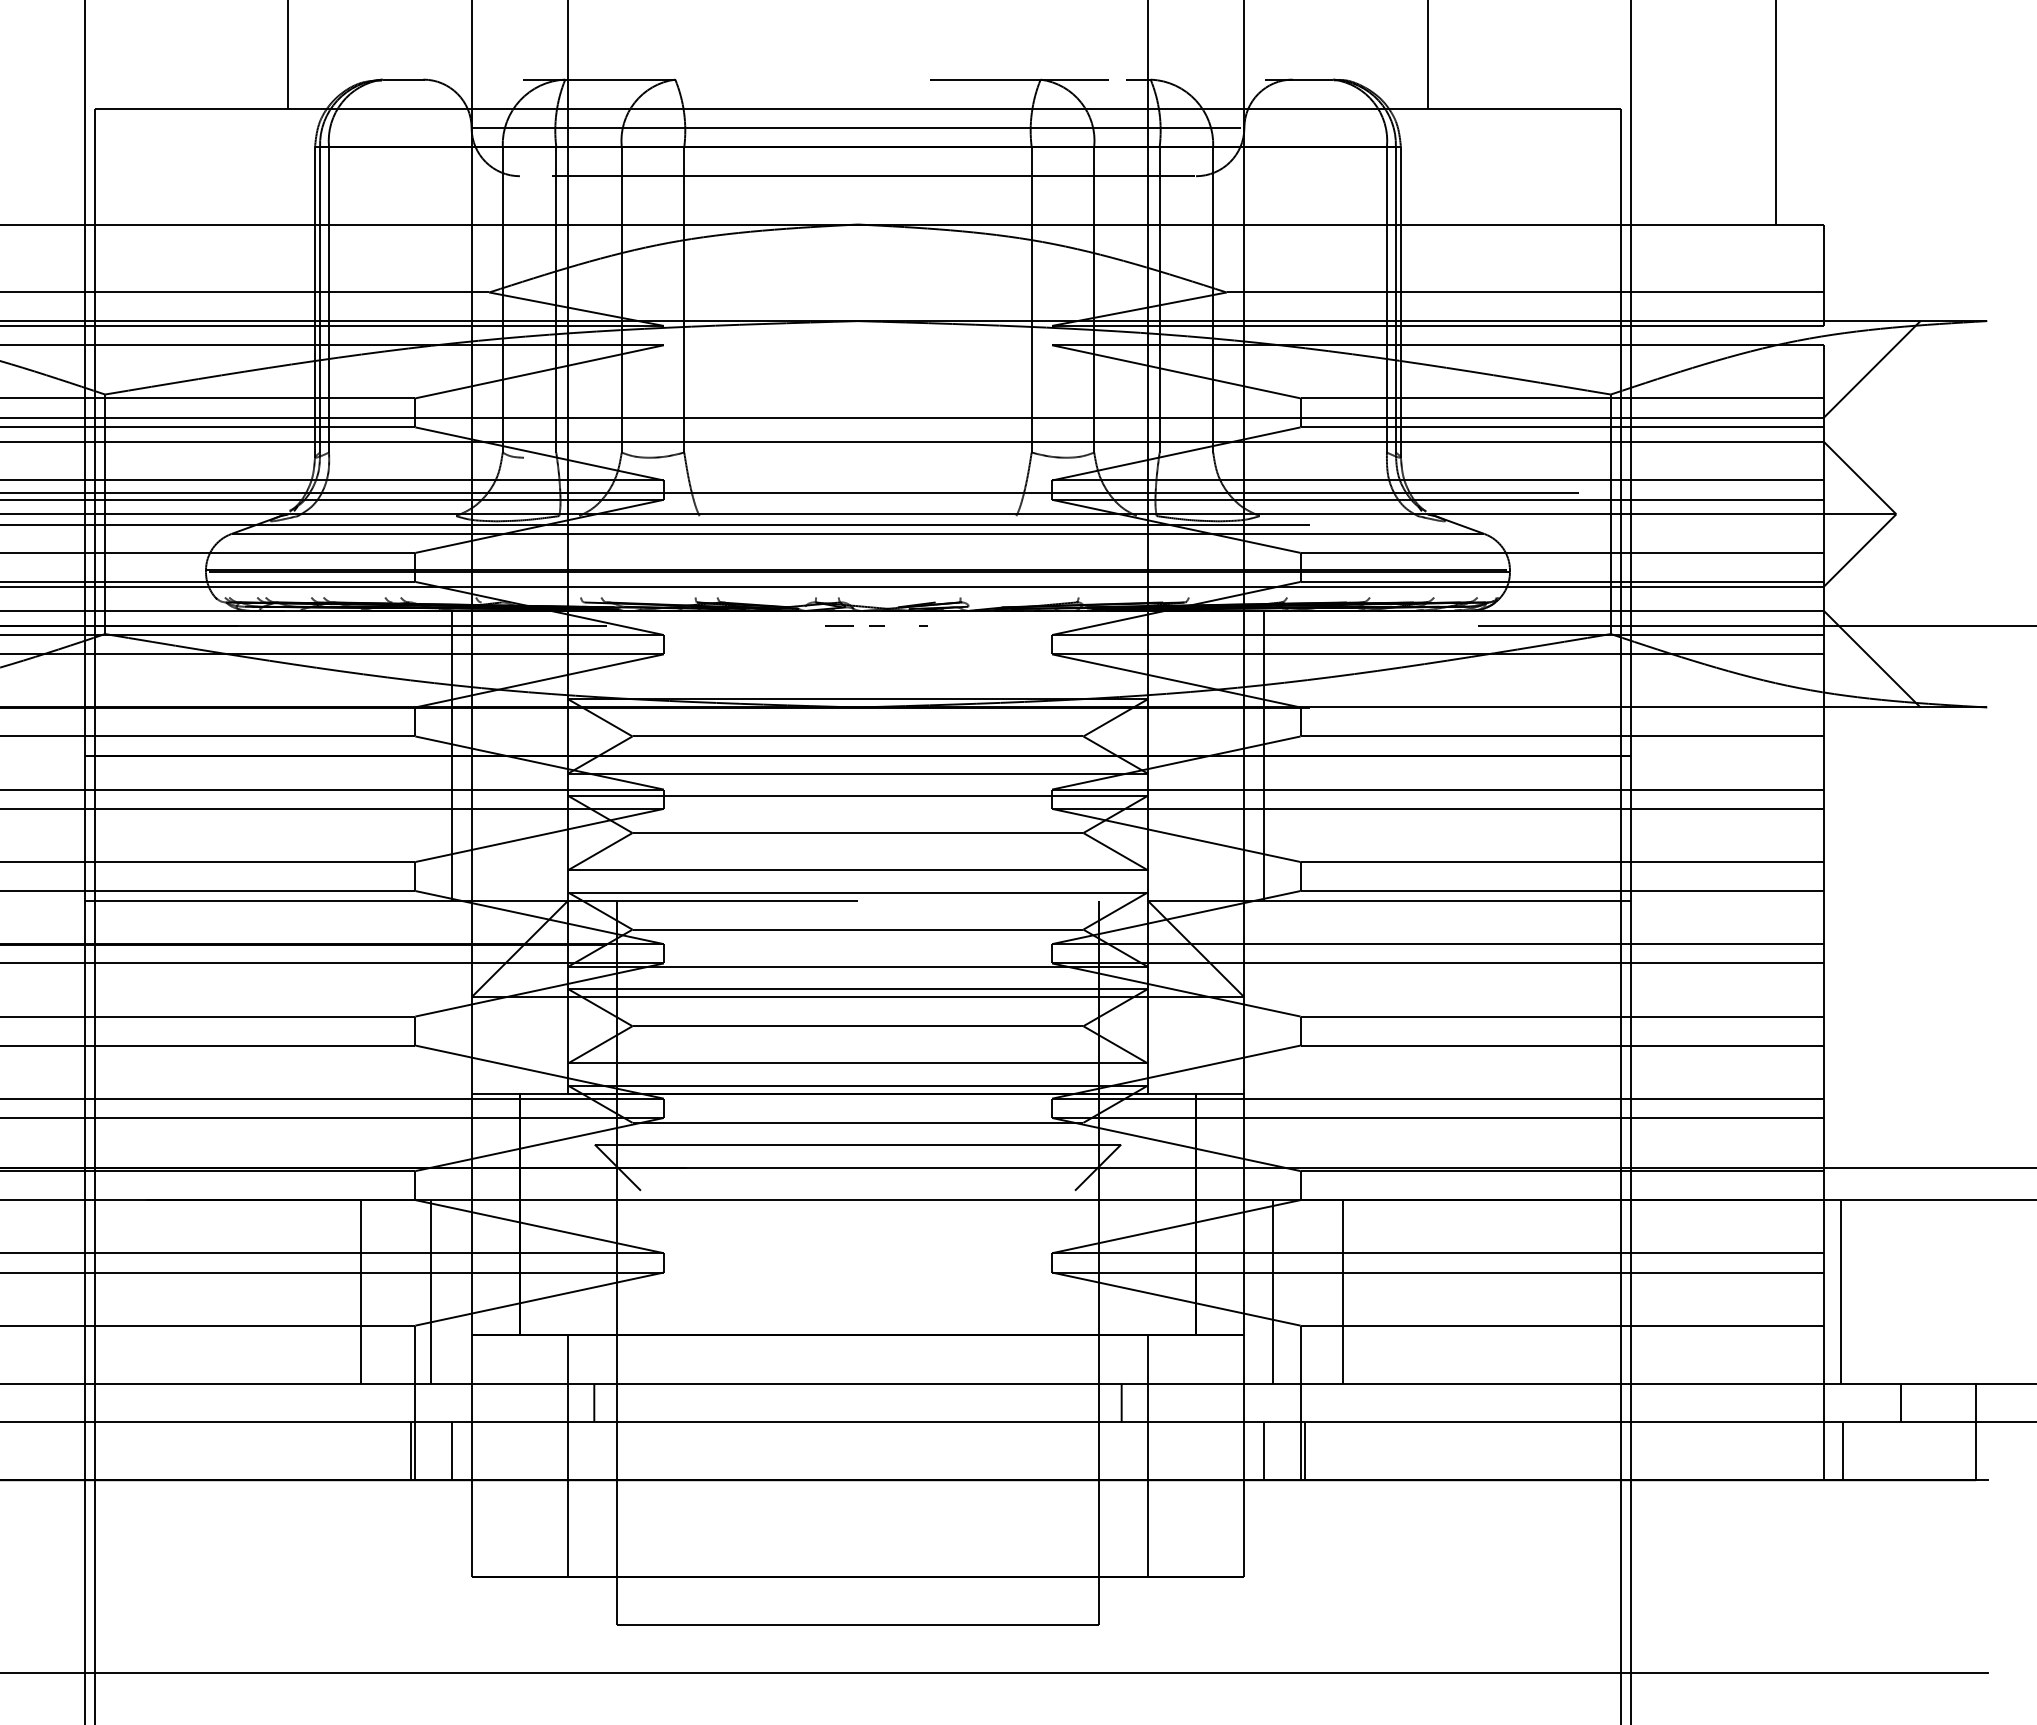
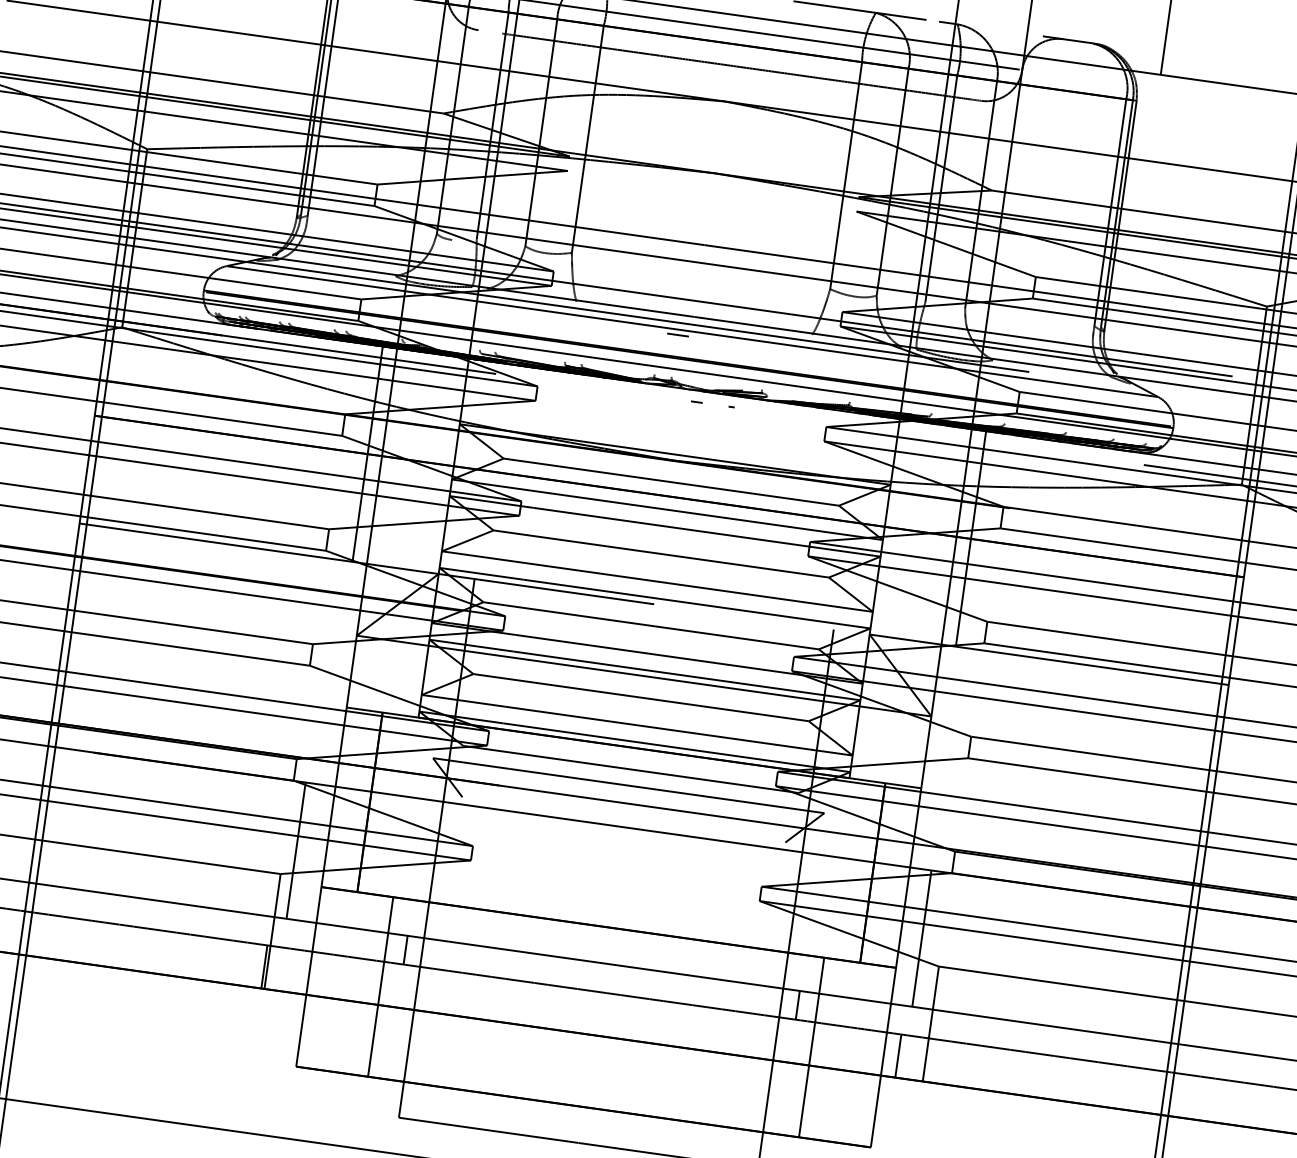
line: (839, 625) -> (678, 334), moved
line: (360, 1291) -> (243, 842), removed
line: (1343, 1291) -> (974, 945), removed
line: (452, 1451) -> (295, 971), removed
line: (1304, 1451) -> (928, 1060), removed

